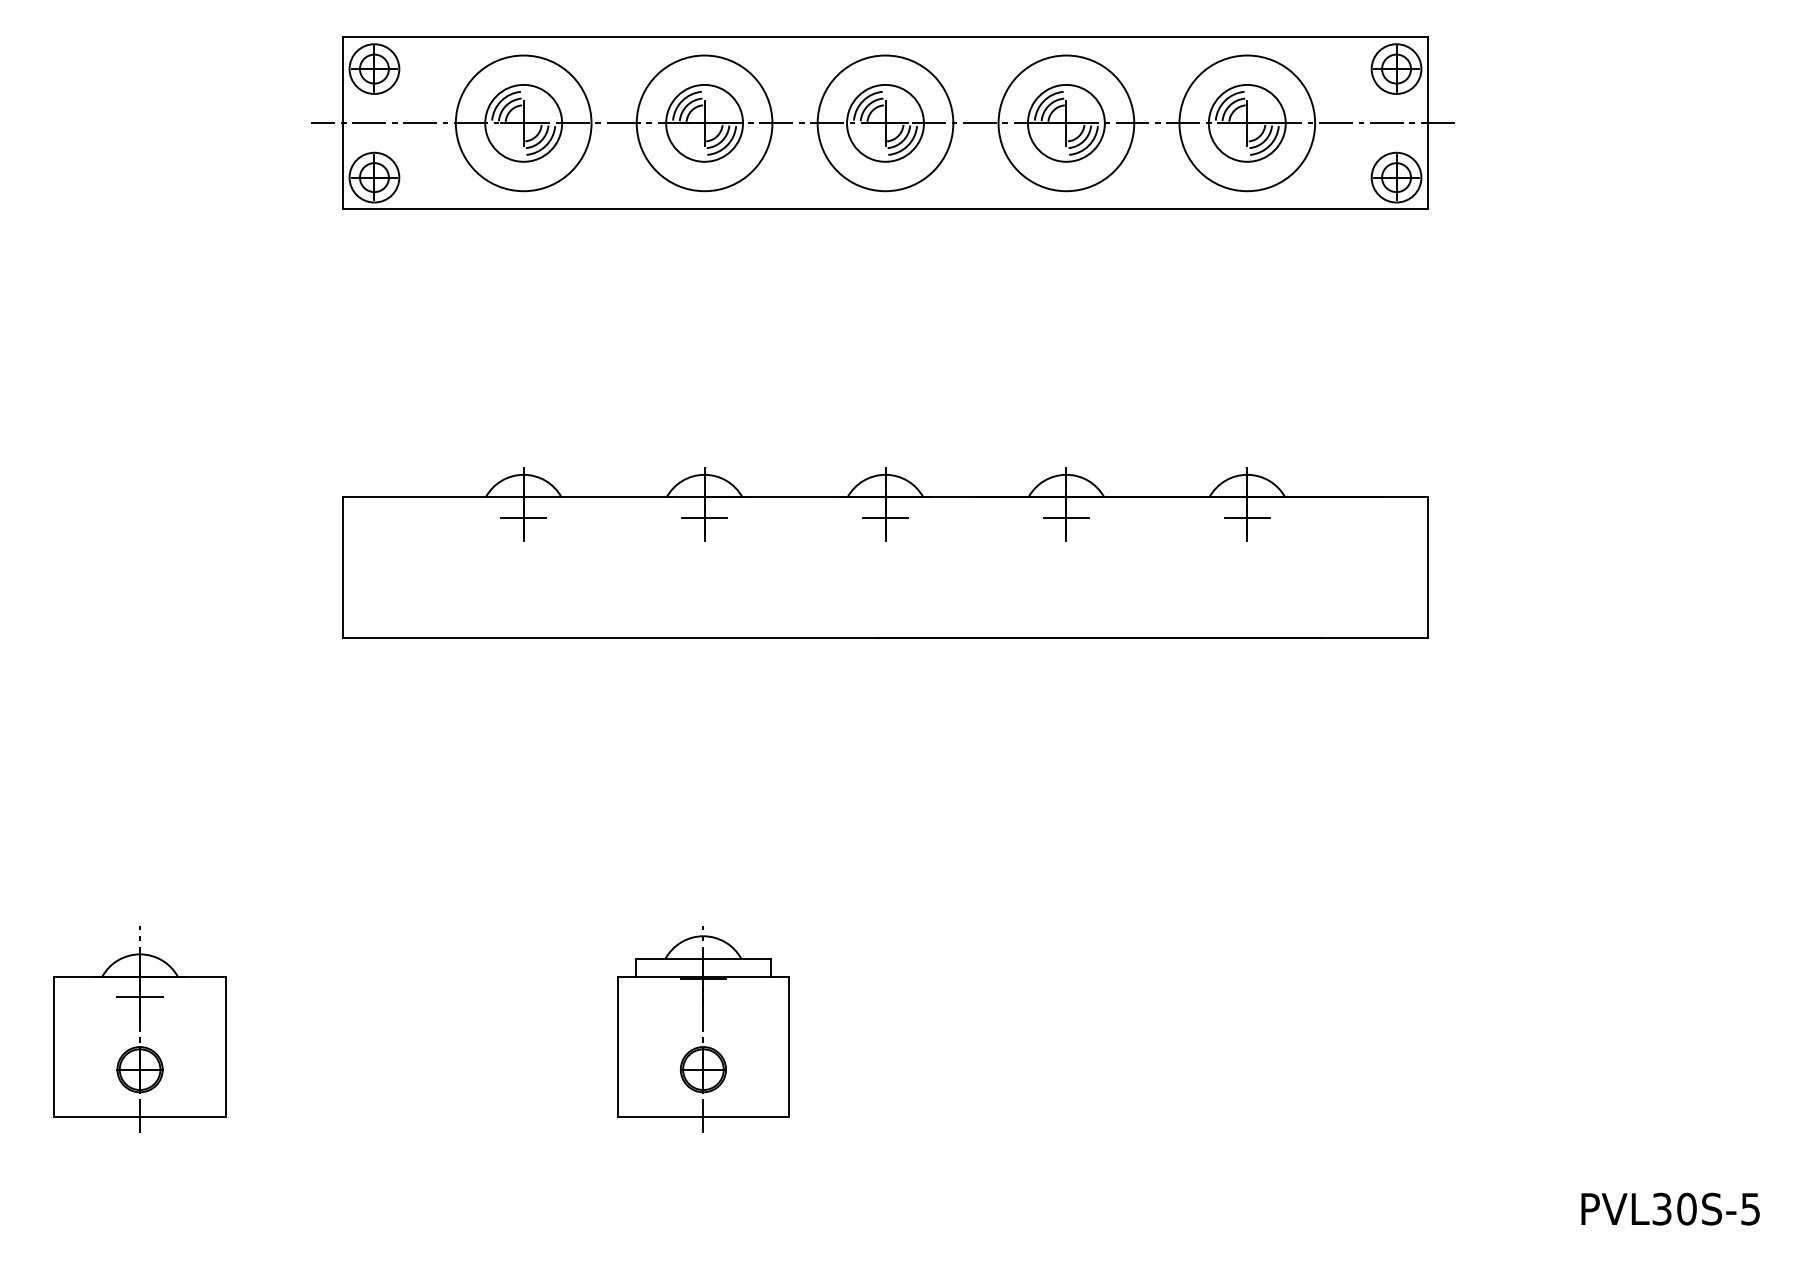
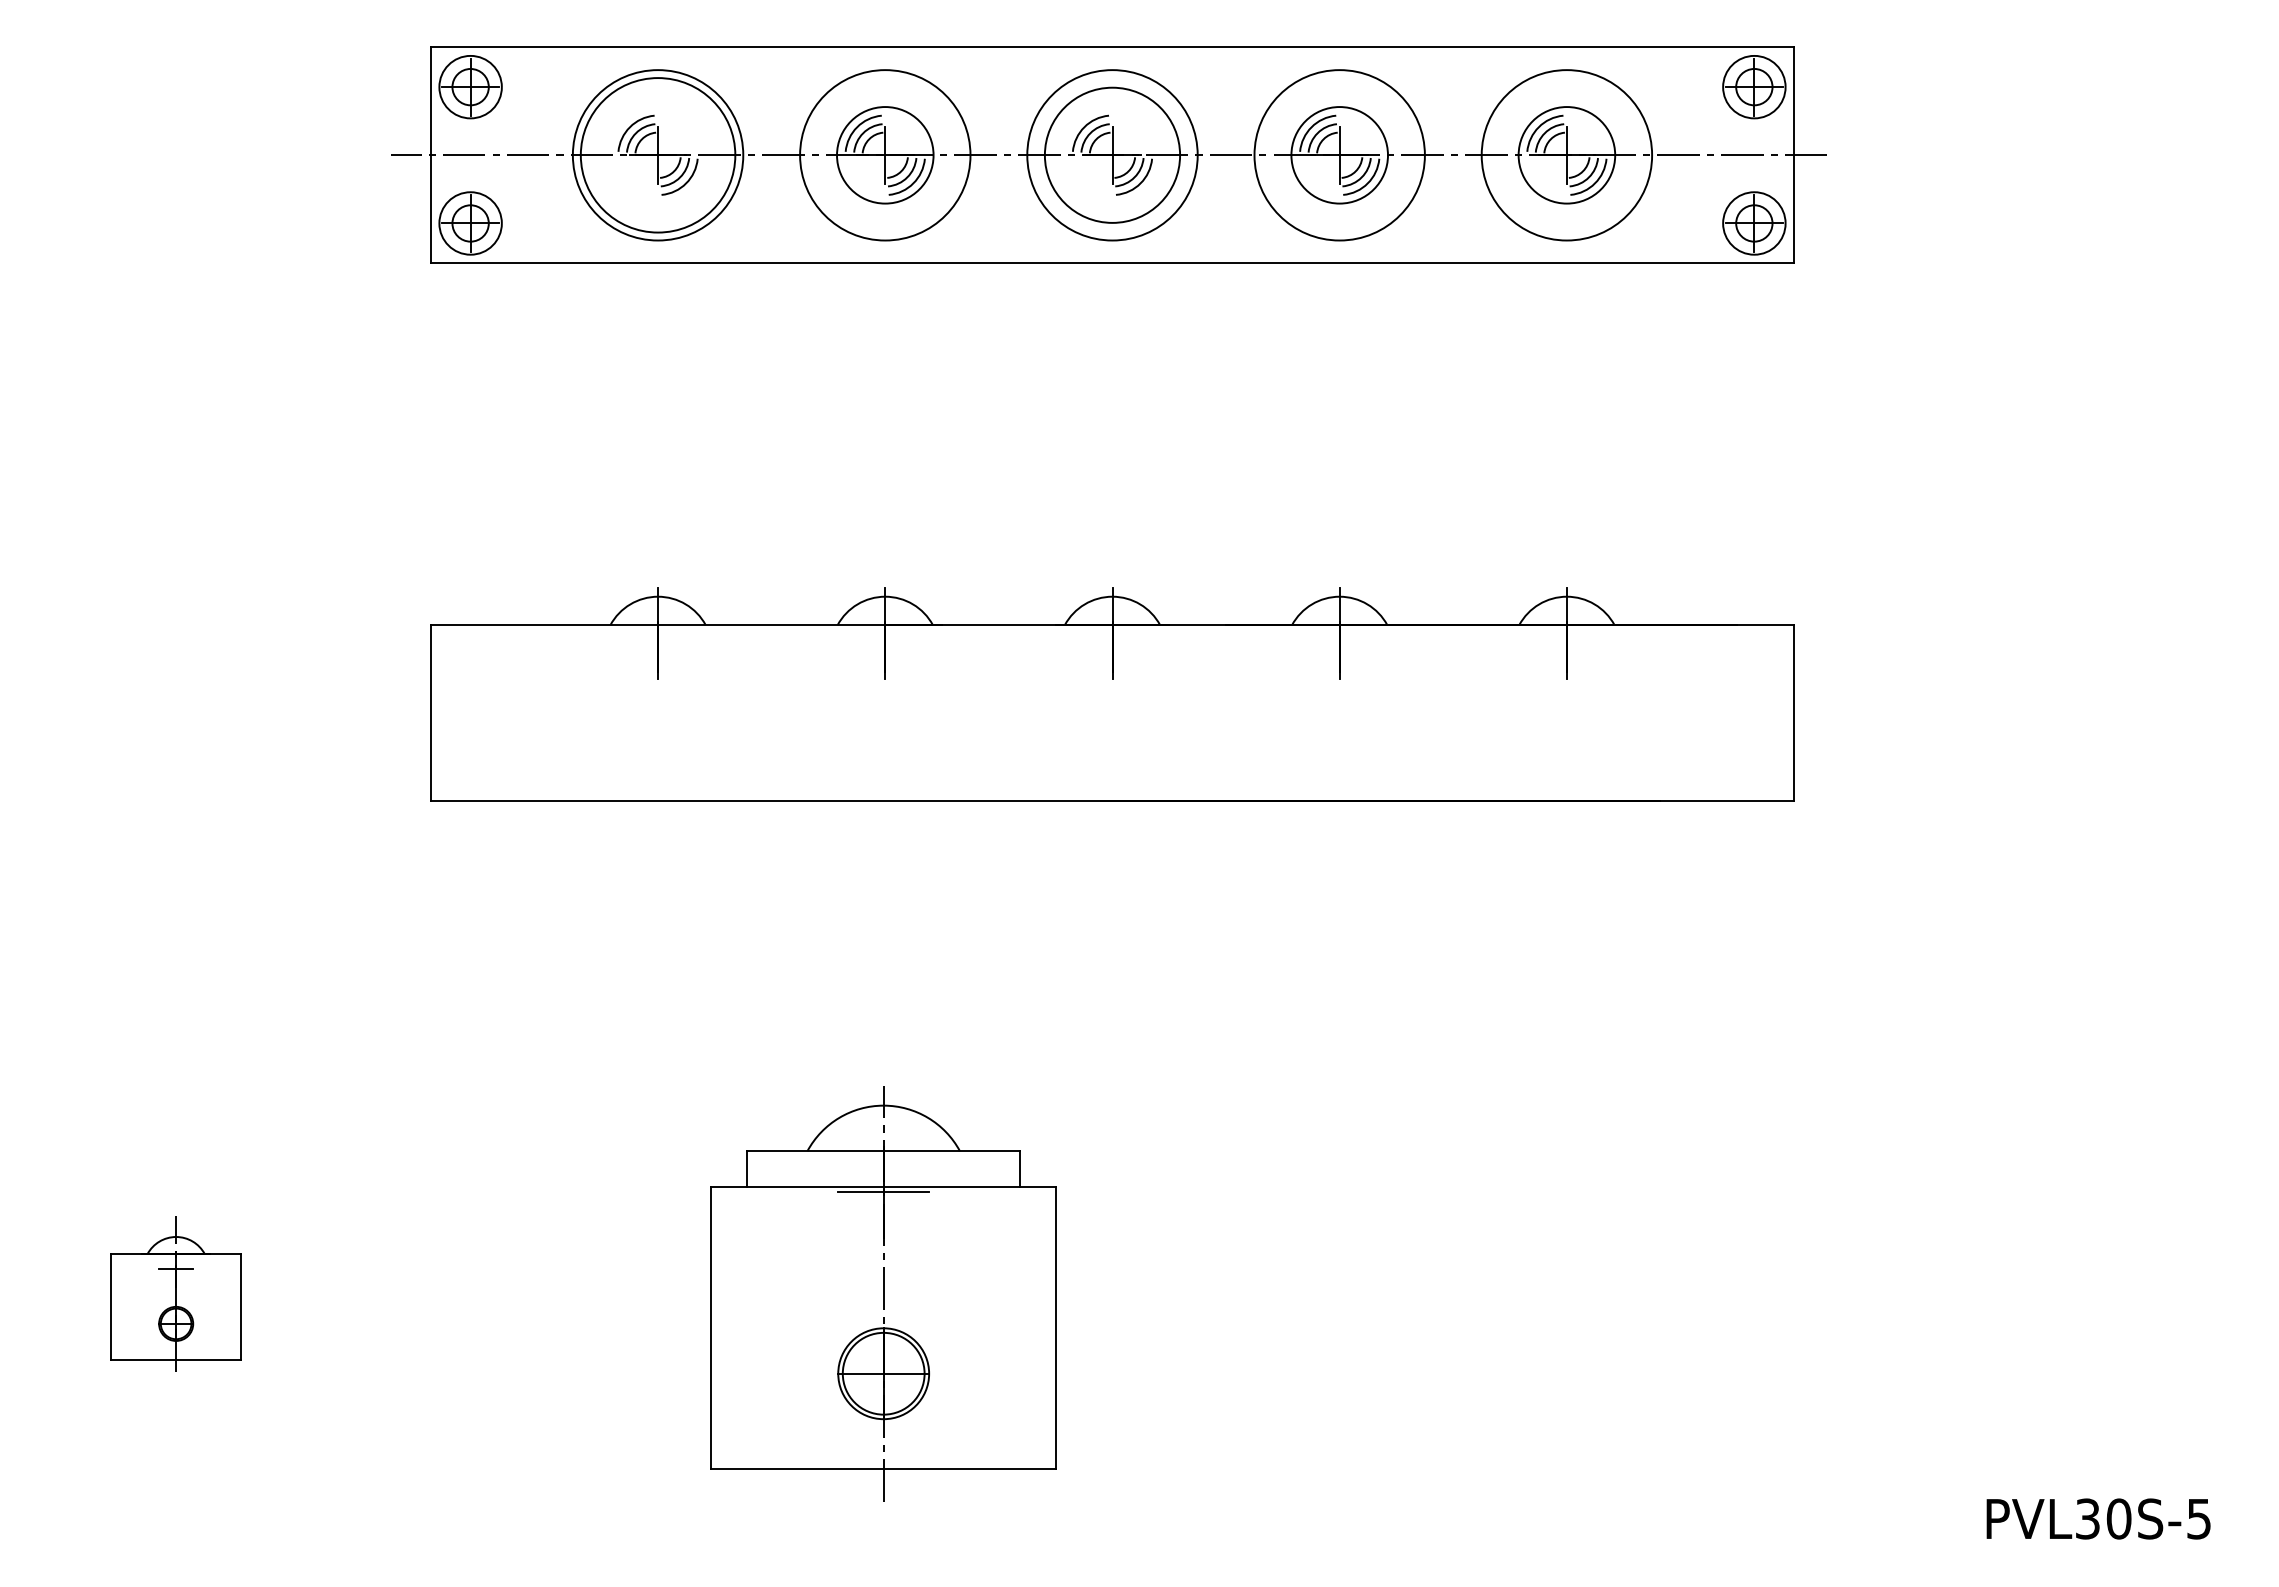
circle: (523, 123) -> (657, 155), size x1.6
circle: (885, 123) -> (1112, 155), size x1.4
line: (523, 517) -> (657, 650), removed
line: (703, 517) -> (884, 650), removed
line: (885, 517) -> (1112, 650), removed
line: (1066, 517) -> (1339, 650), removed
line: (1246, 517) -> (1566, 650), removed
part: (139, 1029) -> (175, 1293), size x0.6
part: (703, 1029) -> (883, 1293), size x1.6

